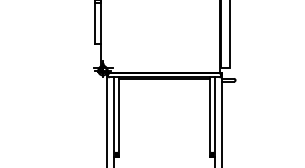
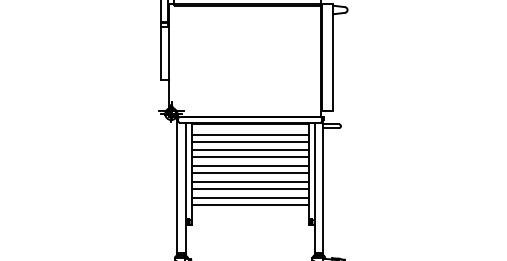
line: (164, 86) -> (249, 134), added
line: (164, 92) -> (249, 141), added
line: (164, 99) -> (249, 150), added
line: (164, 104) -> (249, 157), added
line: (164, 111) -> (249, 166), added
line: (164, 117) -> (249, 173), added
line: (164, 124) -> (249, 182), added
line: (164, 129) -> (249, 189), added
line: (164, 136) -> (249, 198), added
line: (164, 142) -> (249, 205), added

